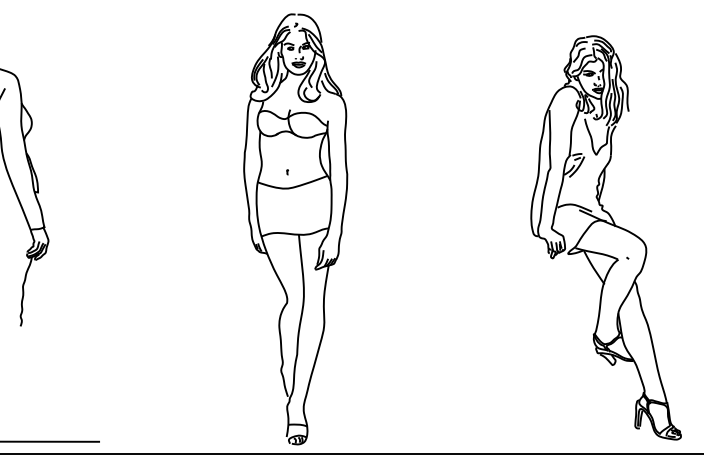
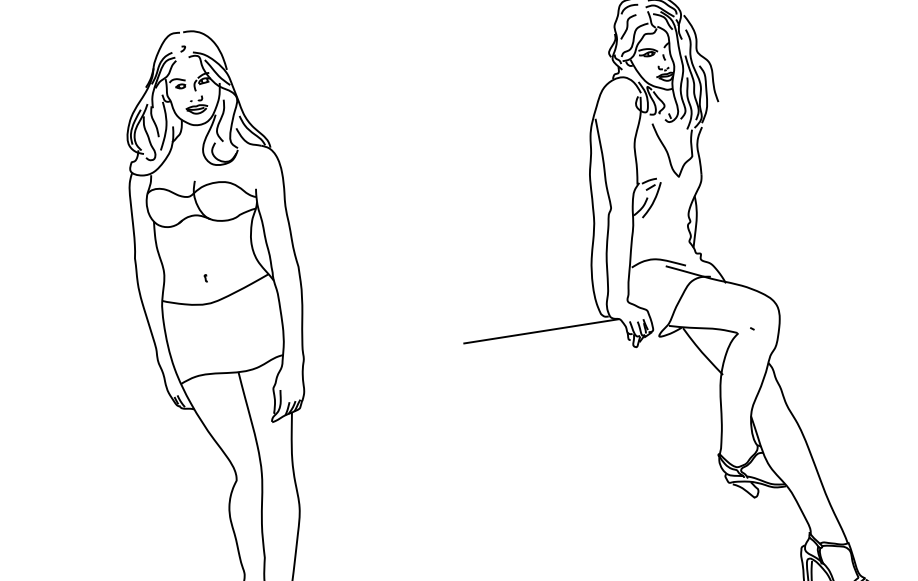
line: (494, 238) -> (541, 330), added

